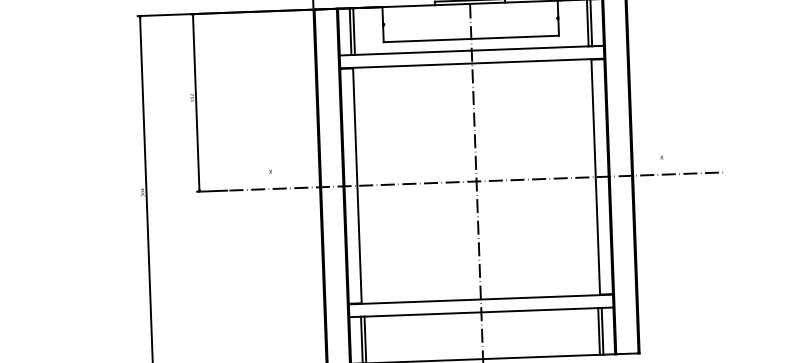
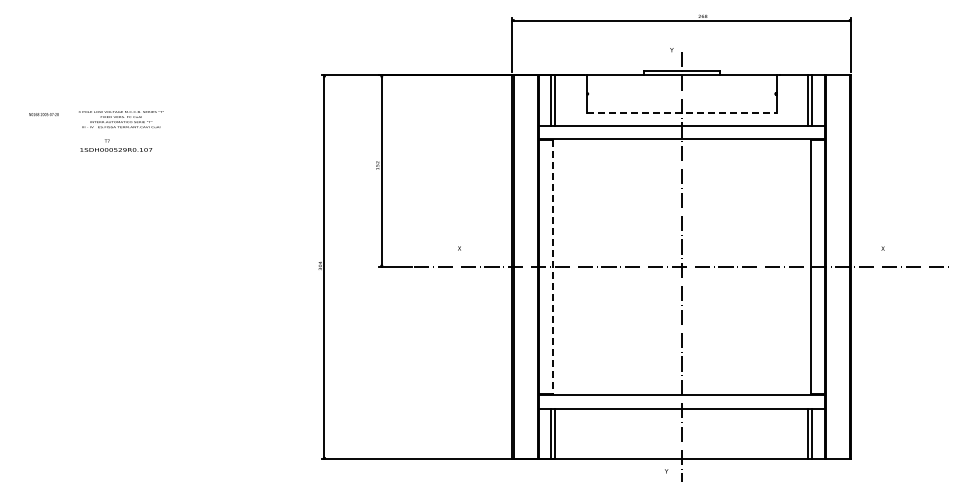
line: (471, 38) -> (681, 112), solid -> dashed
line: (357, 186) -> (552, 267), solid -> dashed

